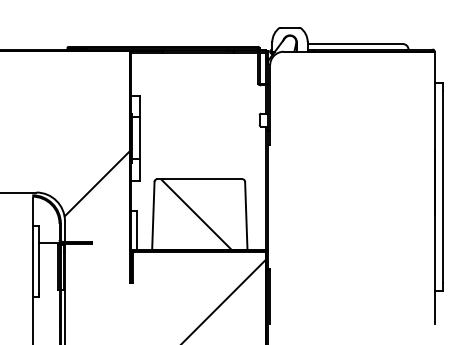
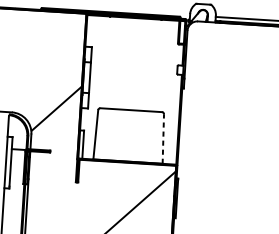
hatch: (196, 214) -> (127, 135), removed
line: (246, 215) -> (163, 138), solid -> dashed

